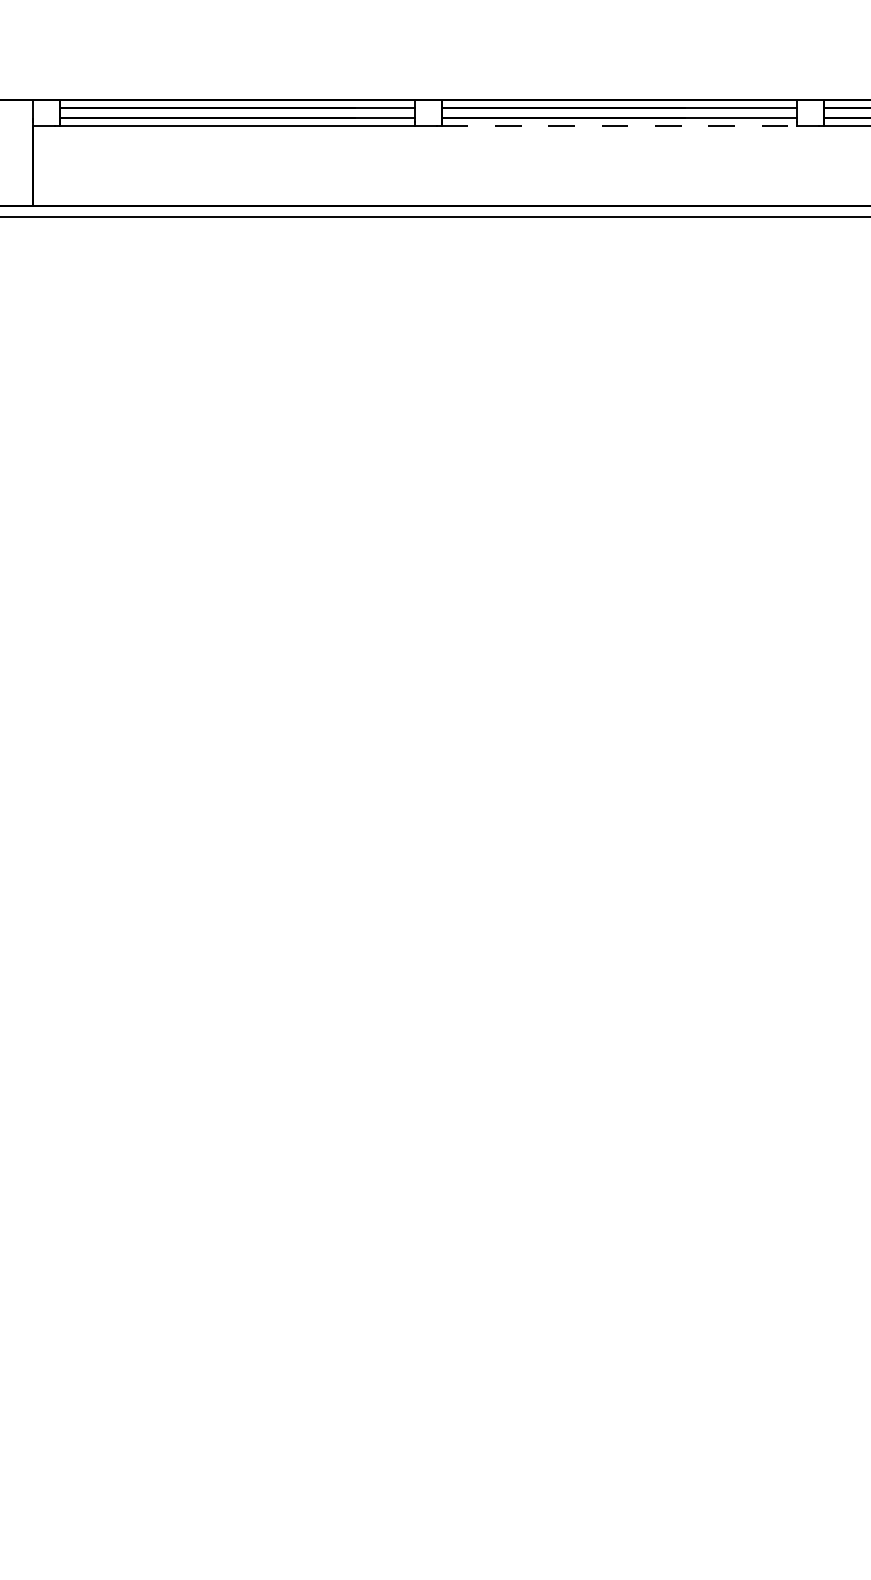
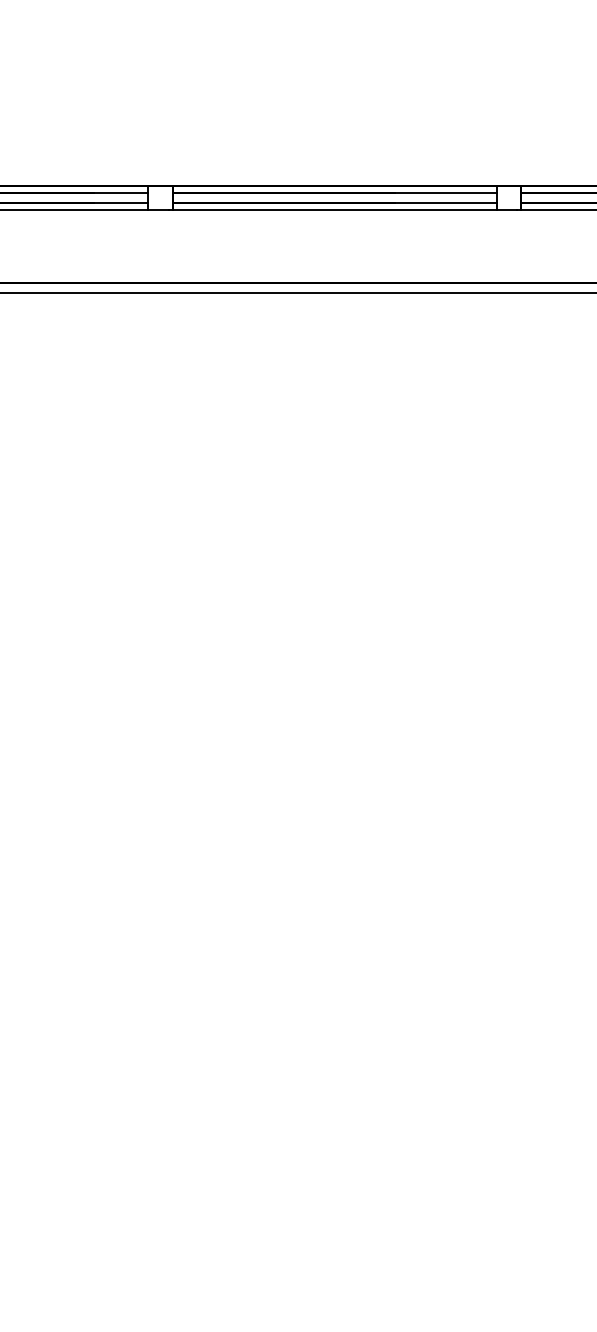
line: (619, 126) -> (334, 210), dashed -> solid

